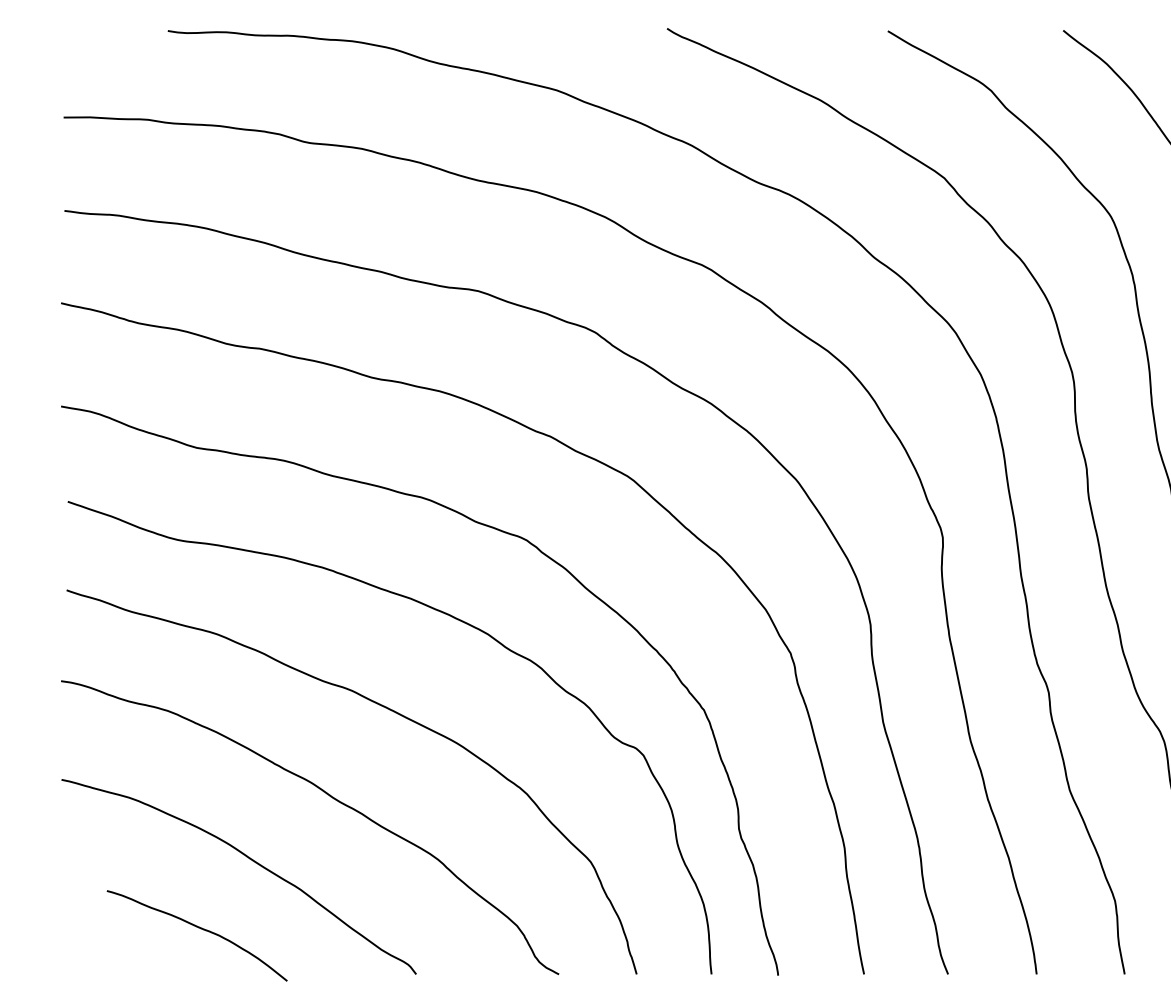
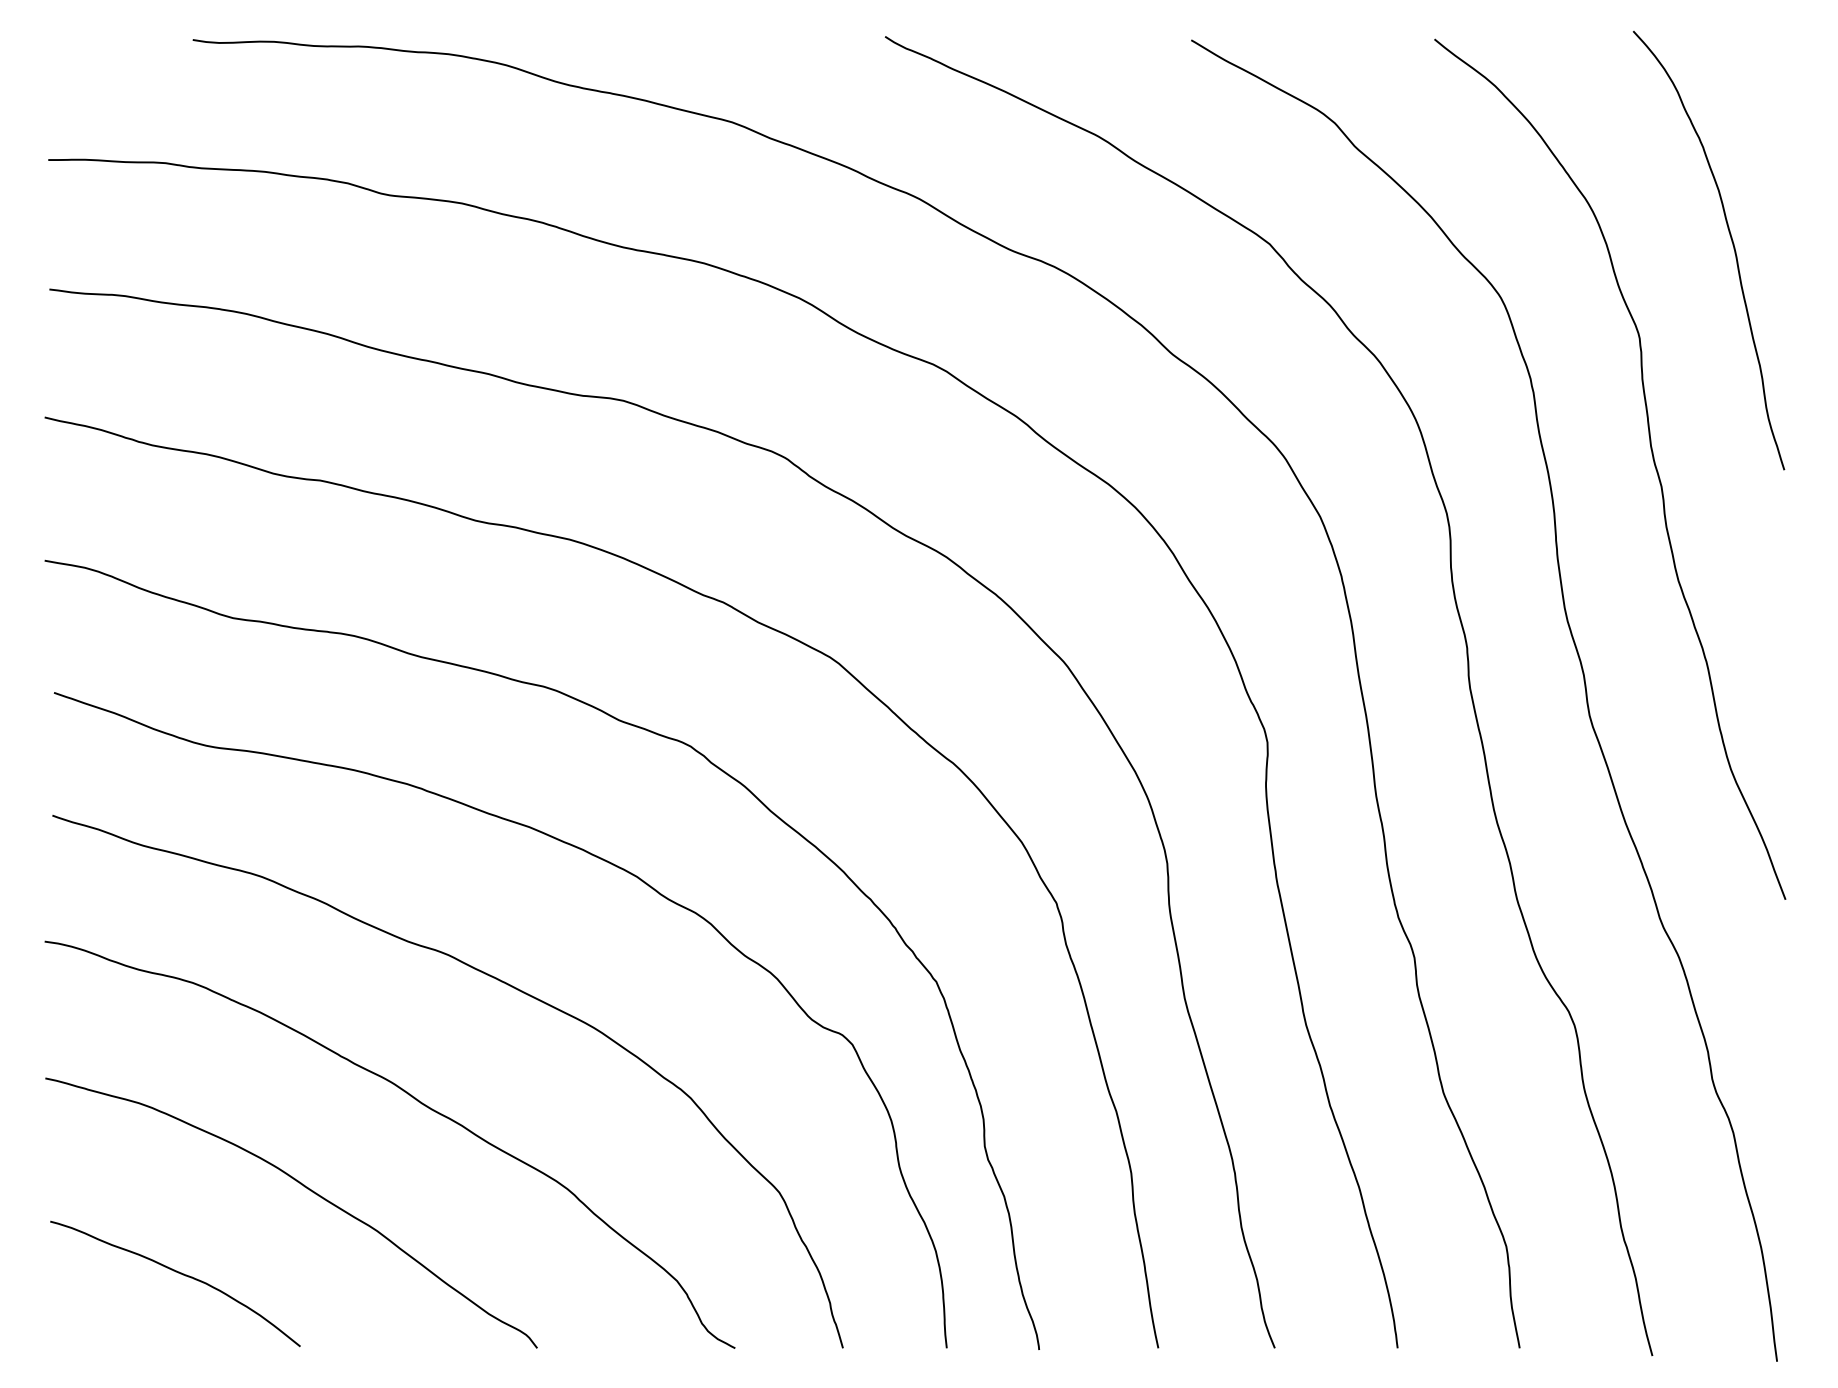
curve: (200, 929) -> (180, 1274), moved

